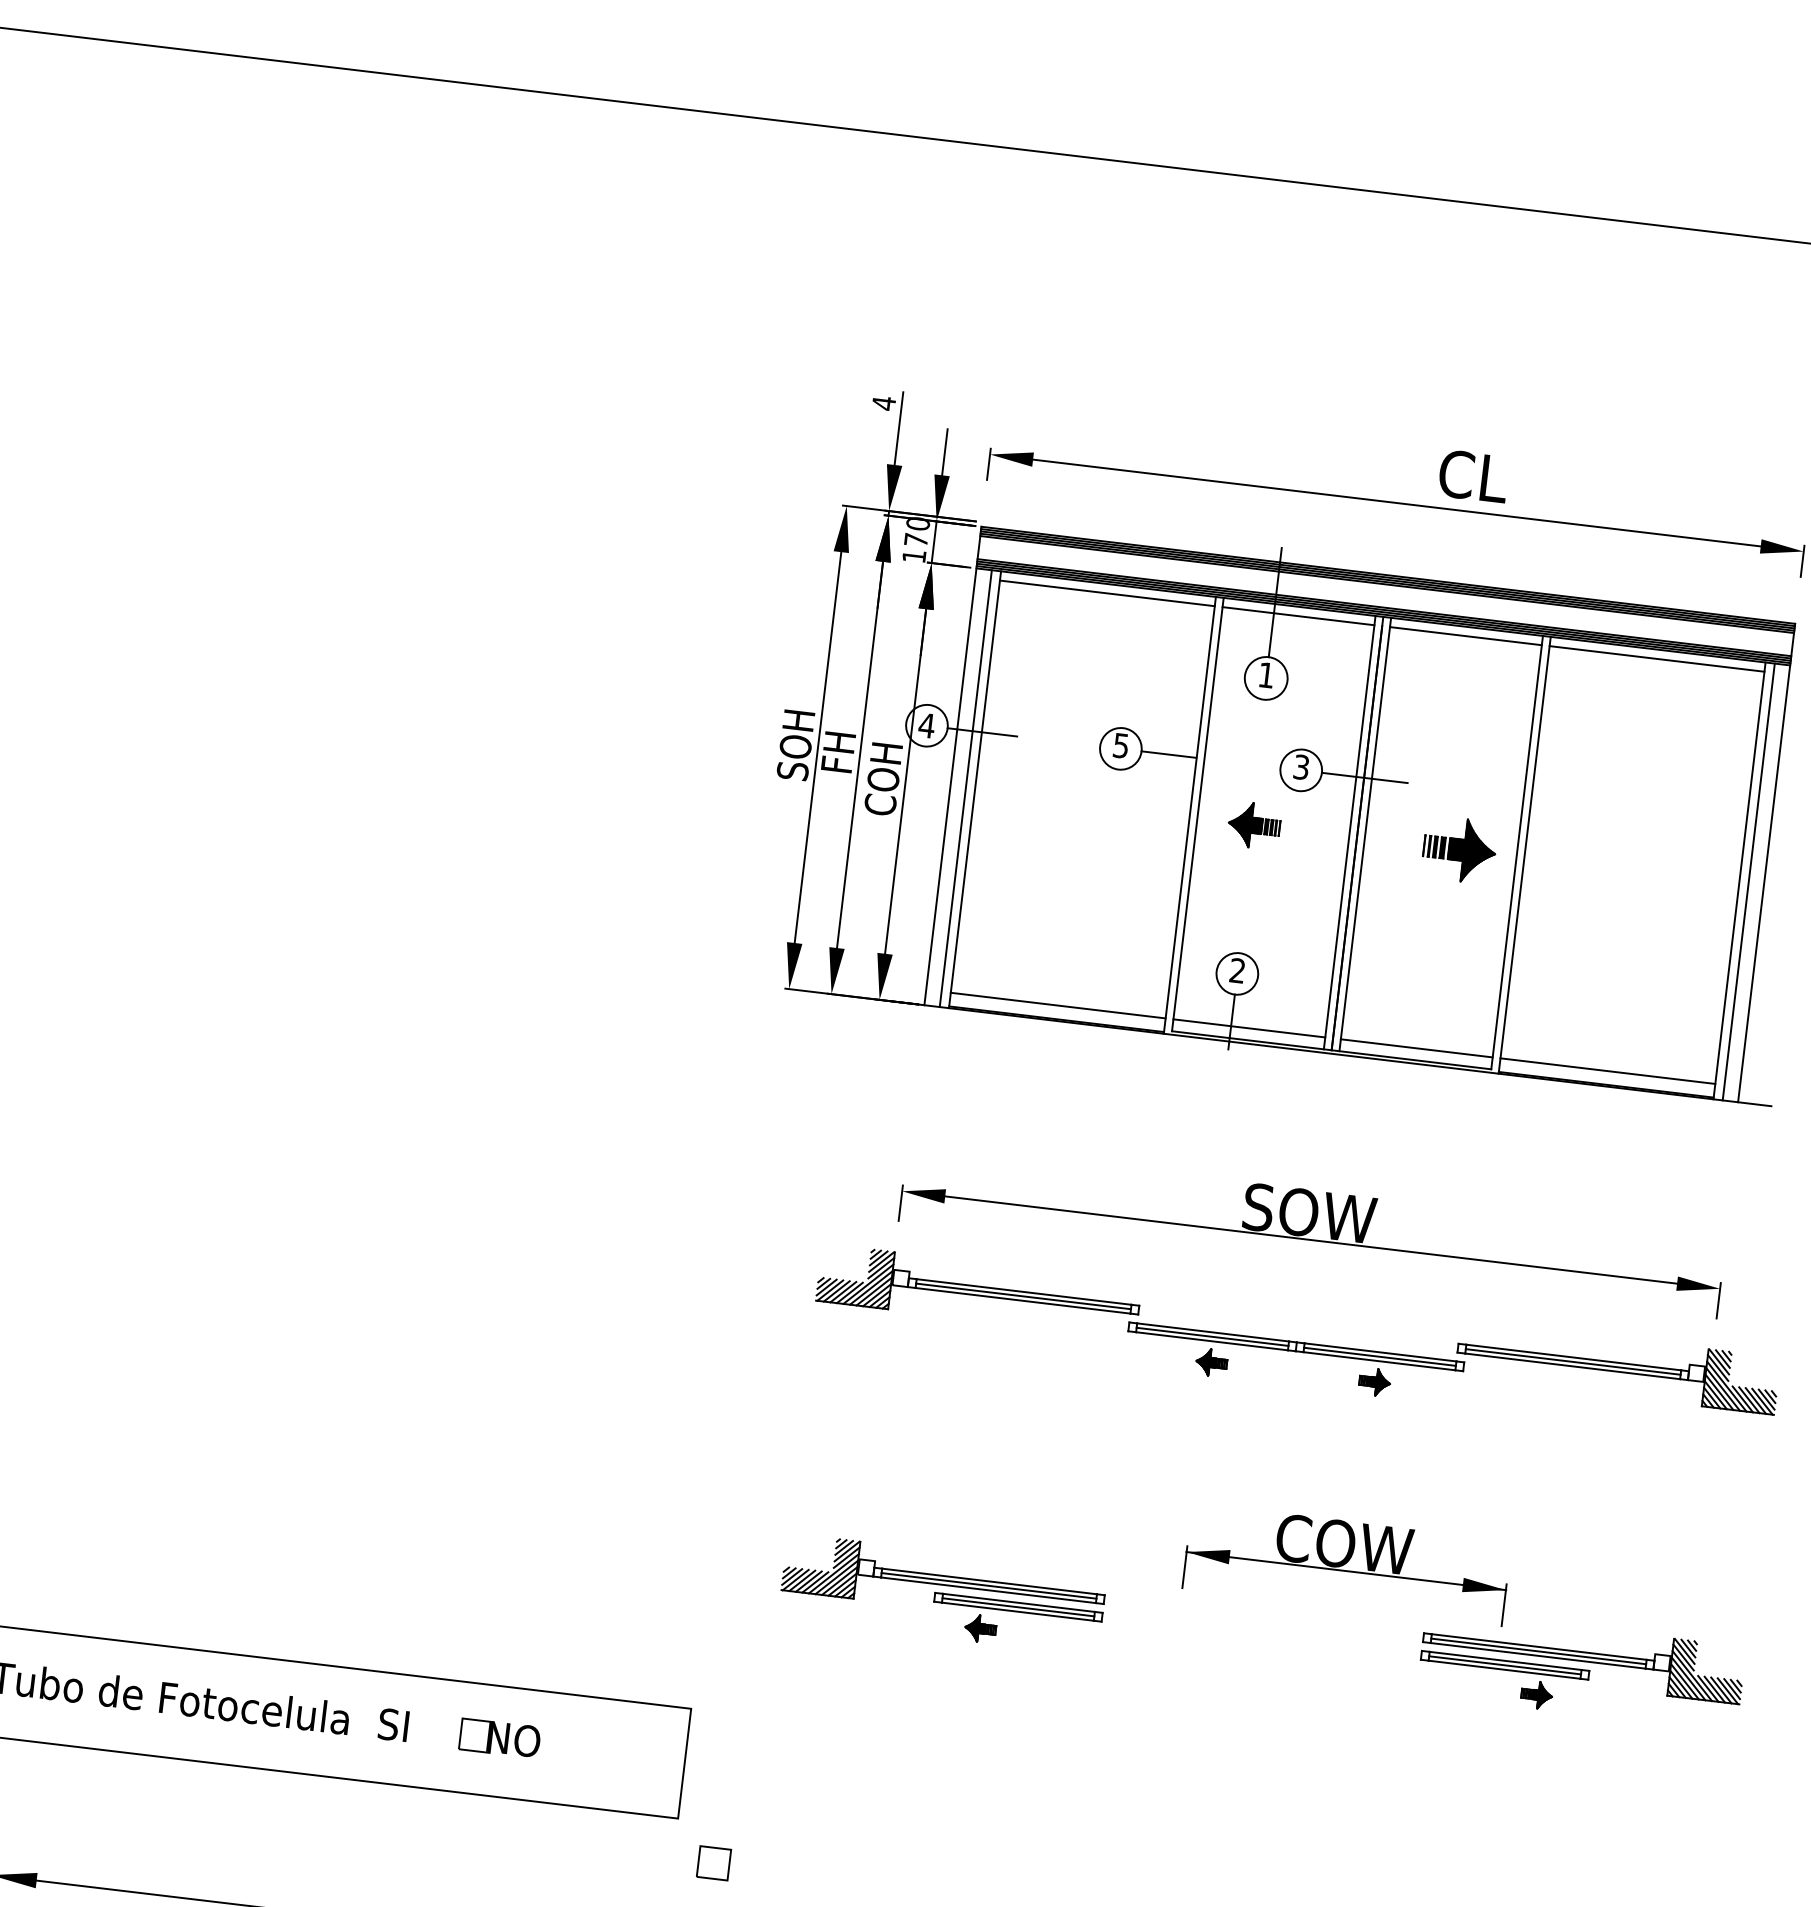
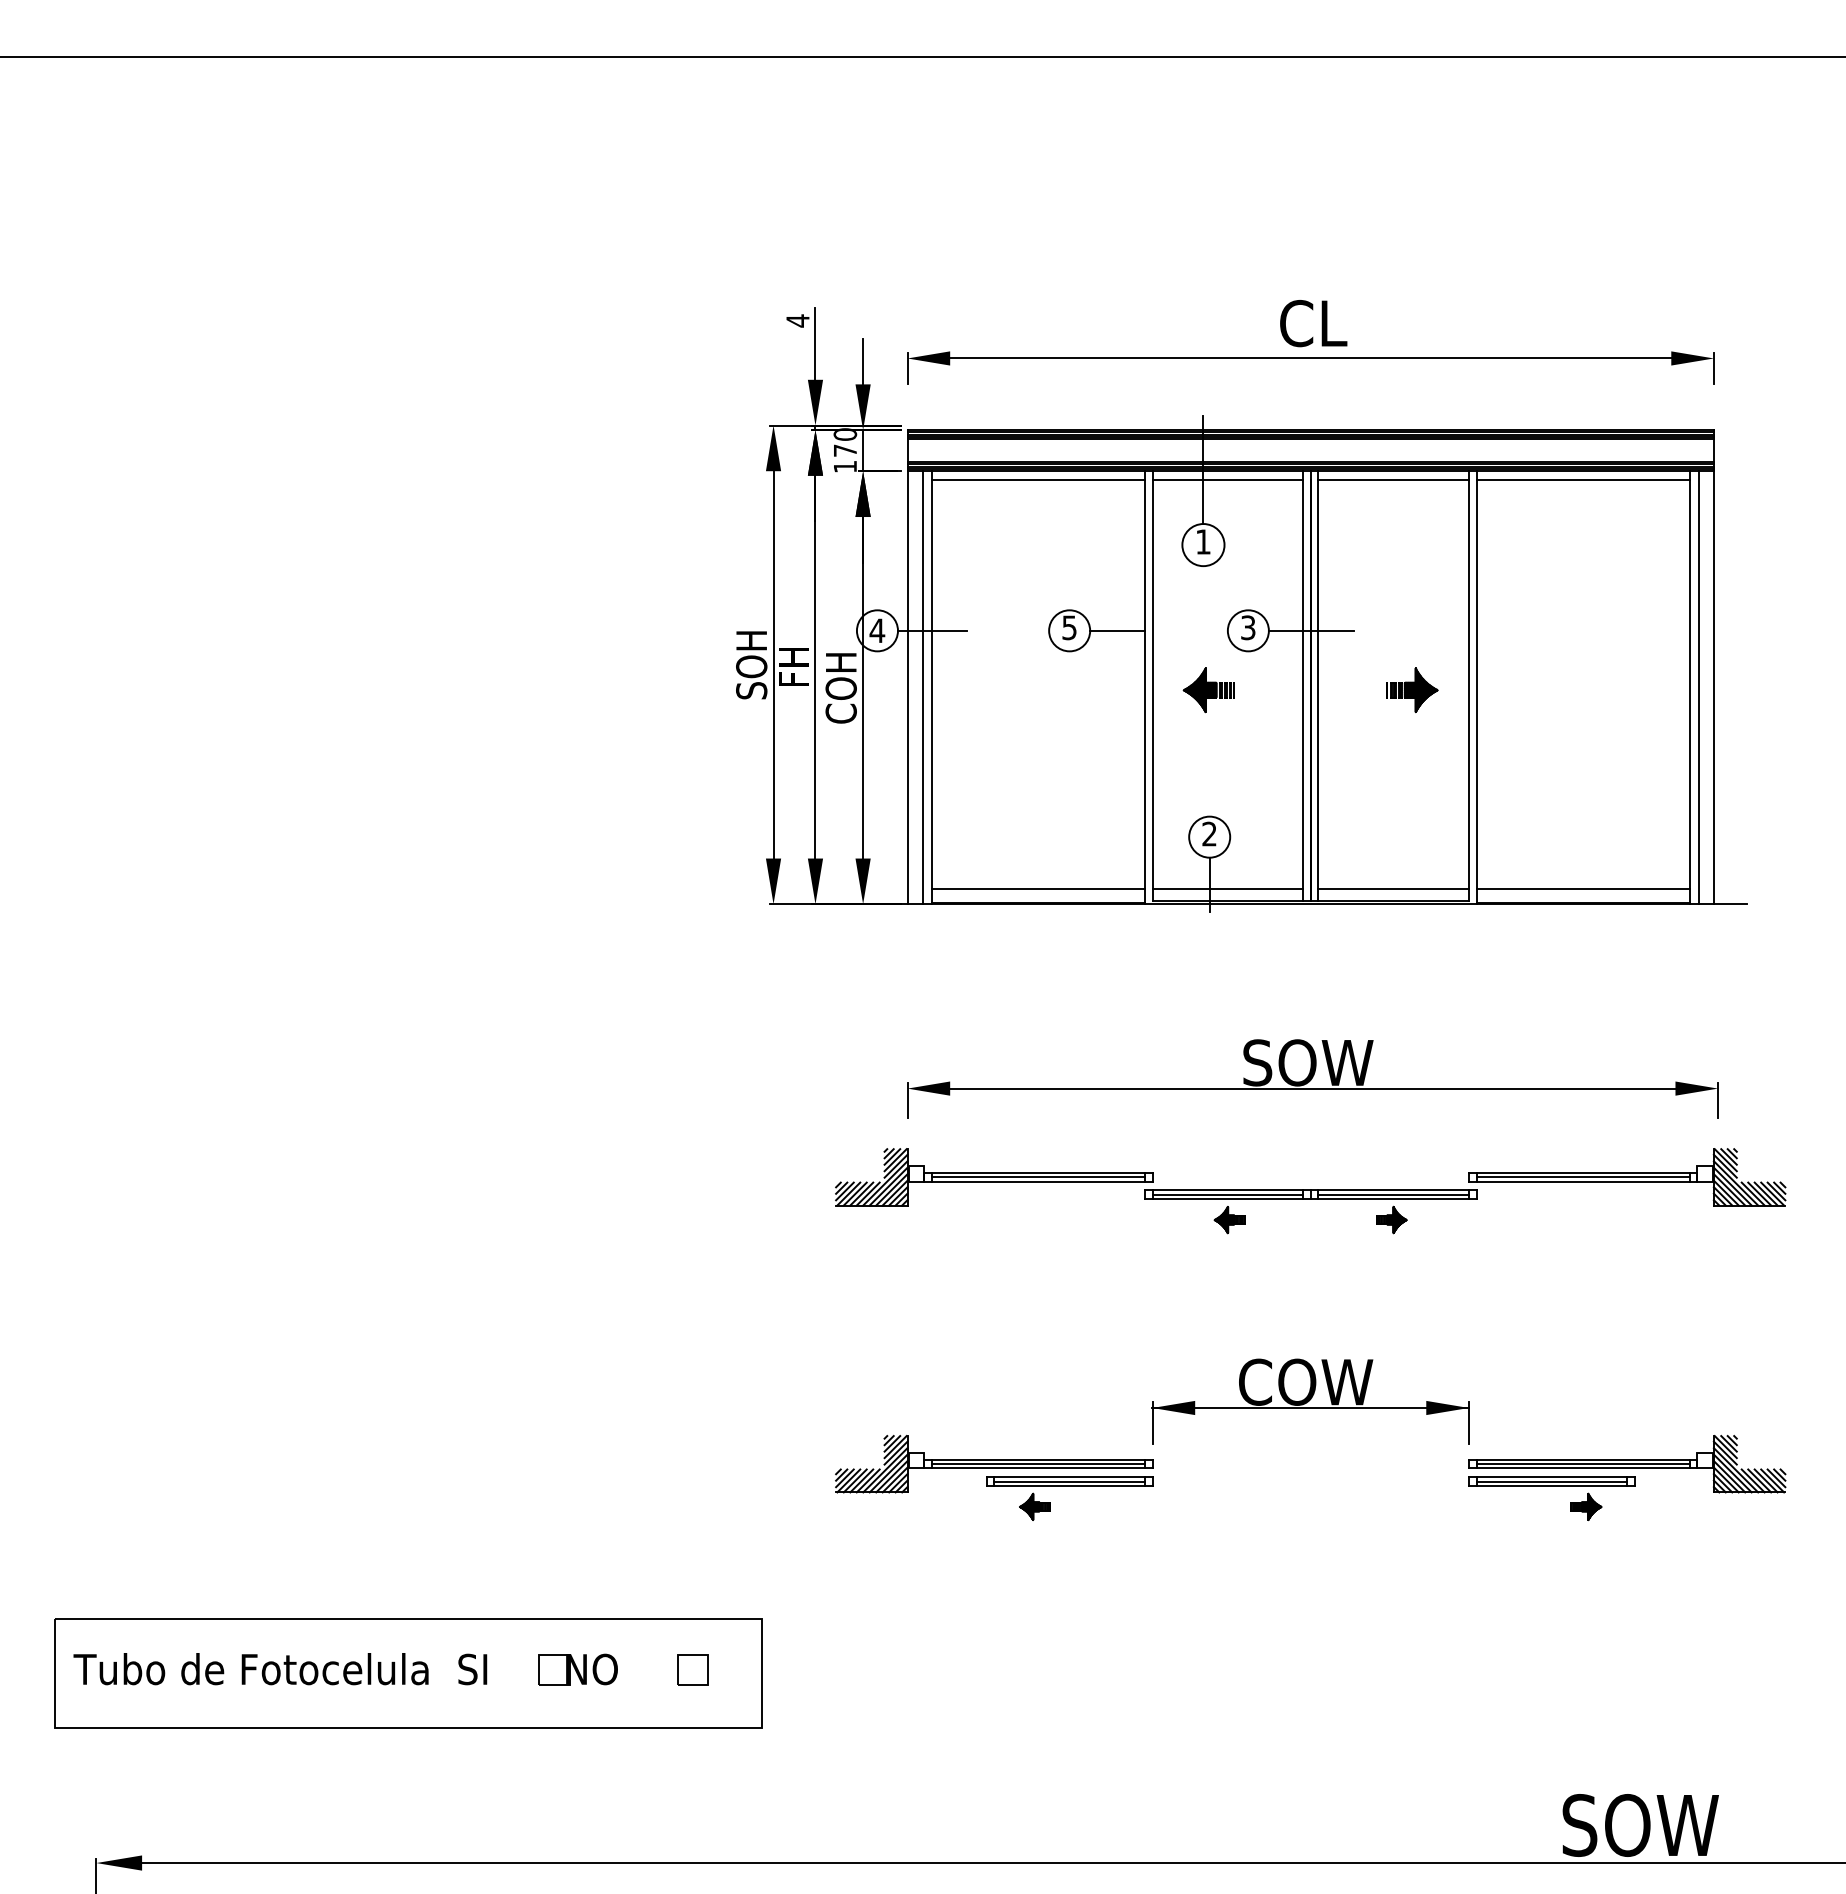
text: (1473, 476) -> (1313, 323), moved
part: (1459, 850) -> (1412, 690), size x0.71
part: (1346, 1564) -> (1310, 1401), moved
part: (713, 1862) -> (692, 1669), moved

